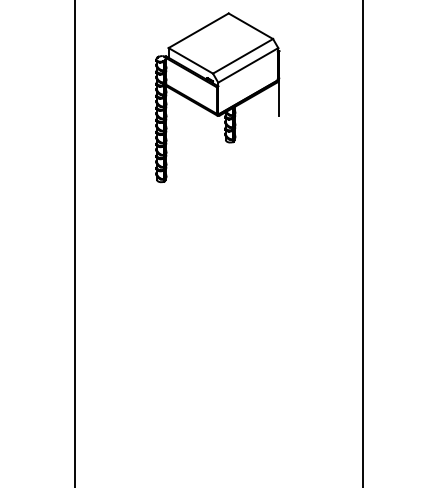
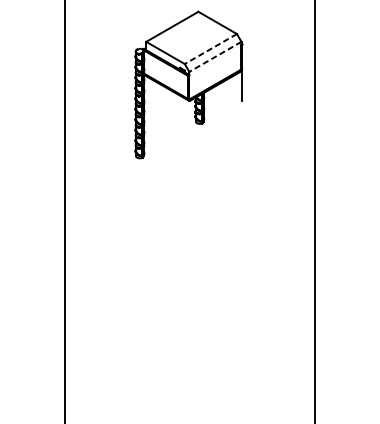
line: (243, 56) -> (211, 49), solid -> dashed
line: (248, 65) -> (215, 57), solid -> dashed

